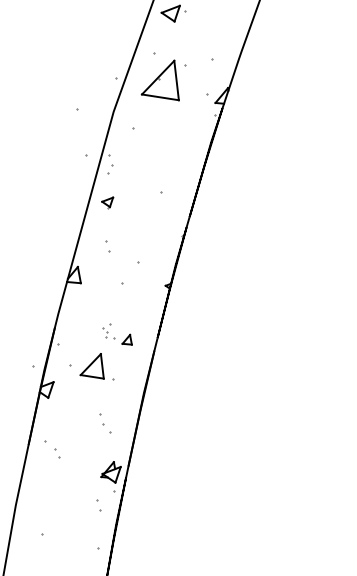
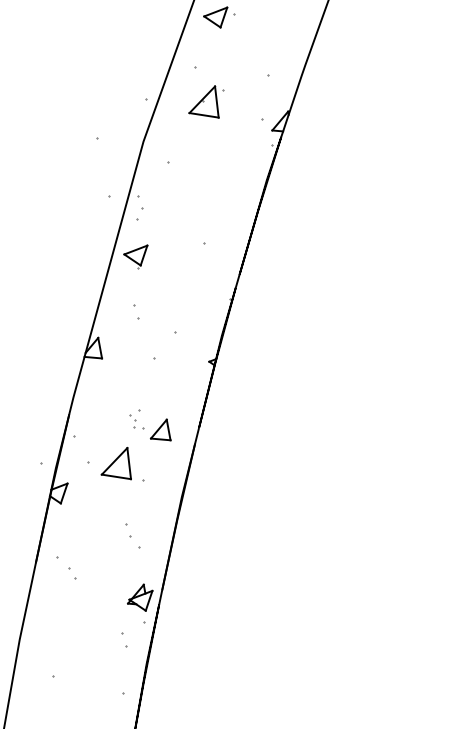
part: (163, 80) -> (206, 101), size x0.62
part: (107, 202) -> (135, 256), size x1.67
part: (127, 339) -> (160, 429), size x1.67

